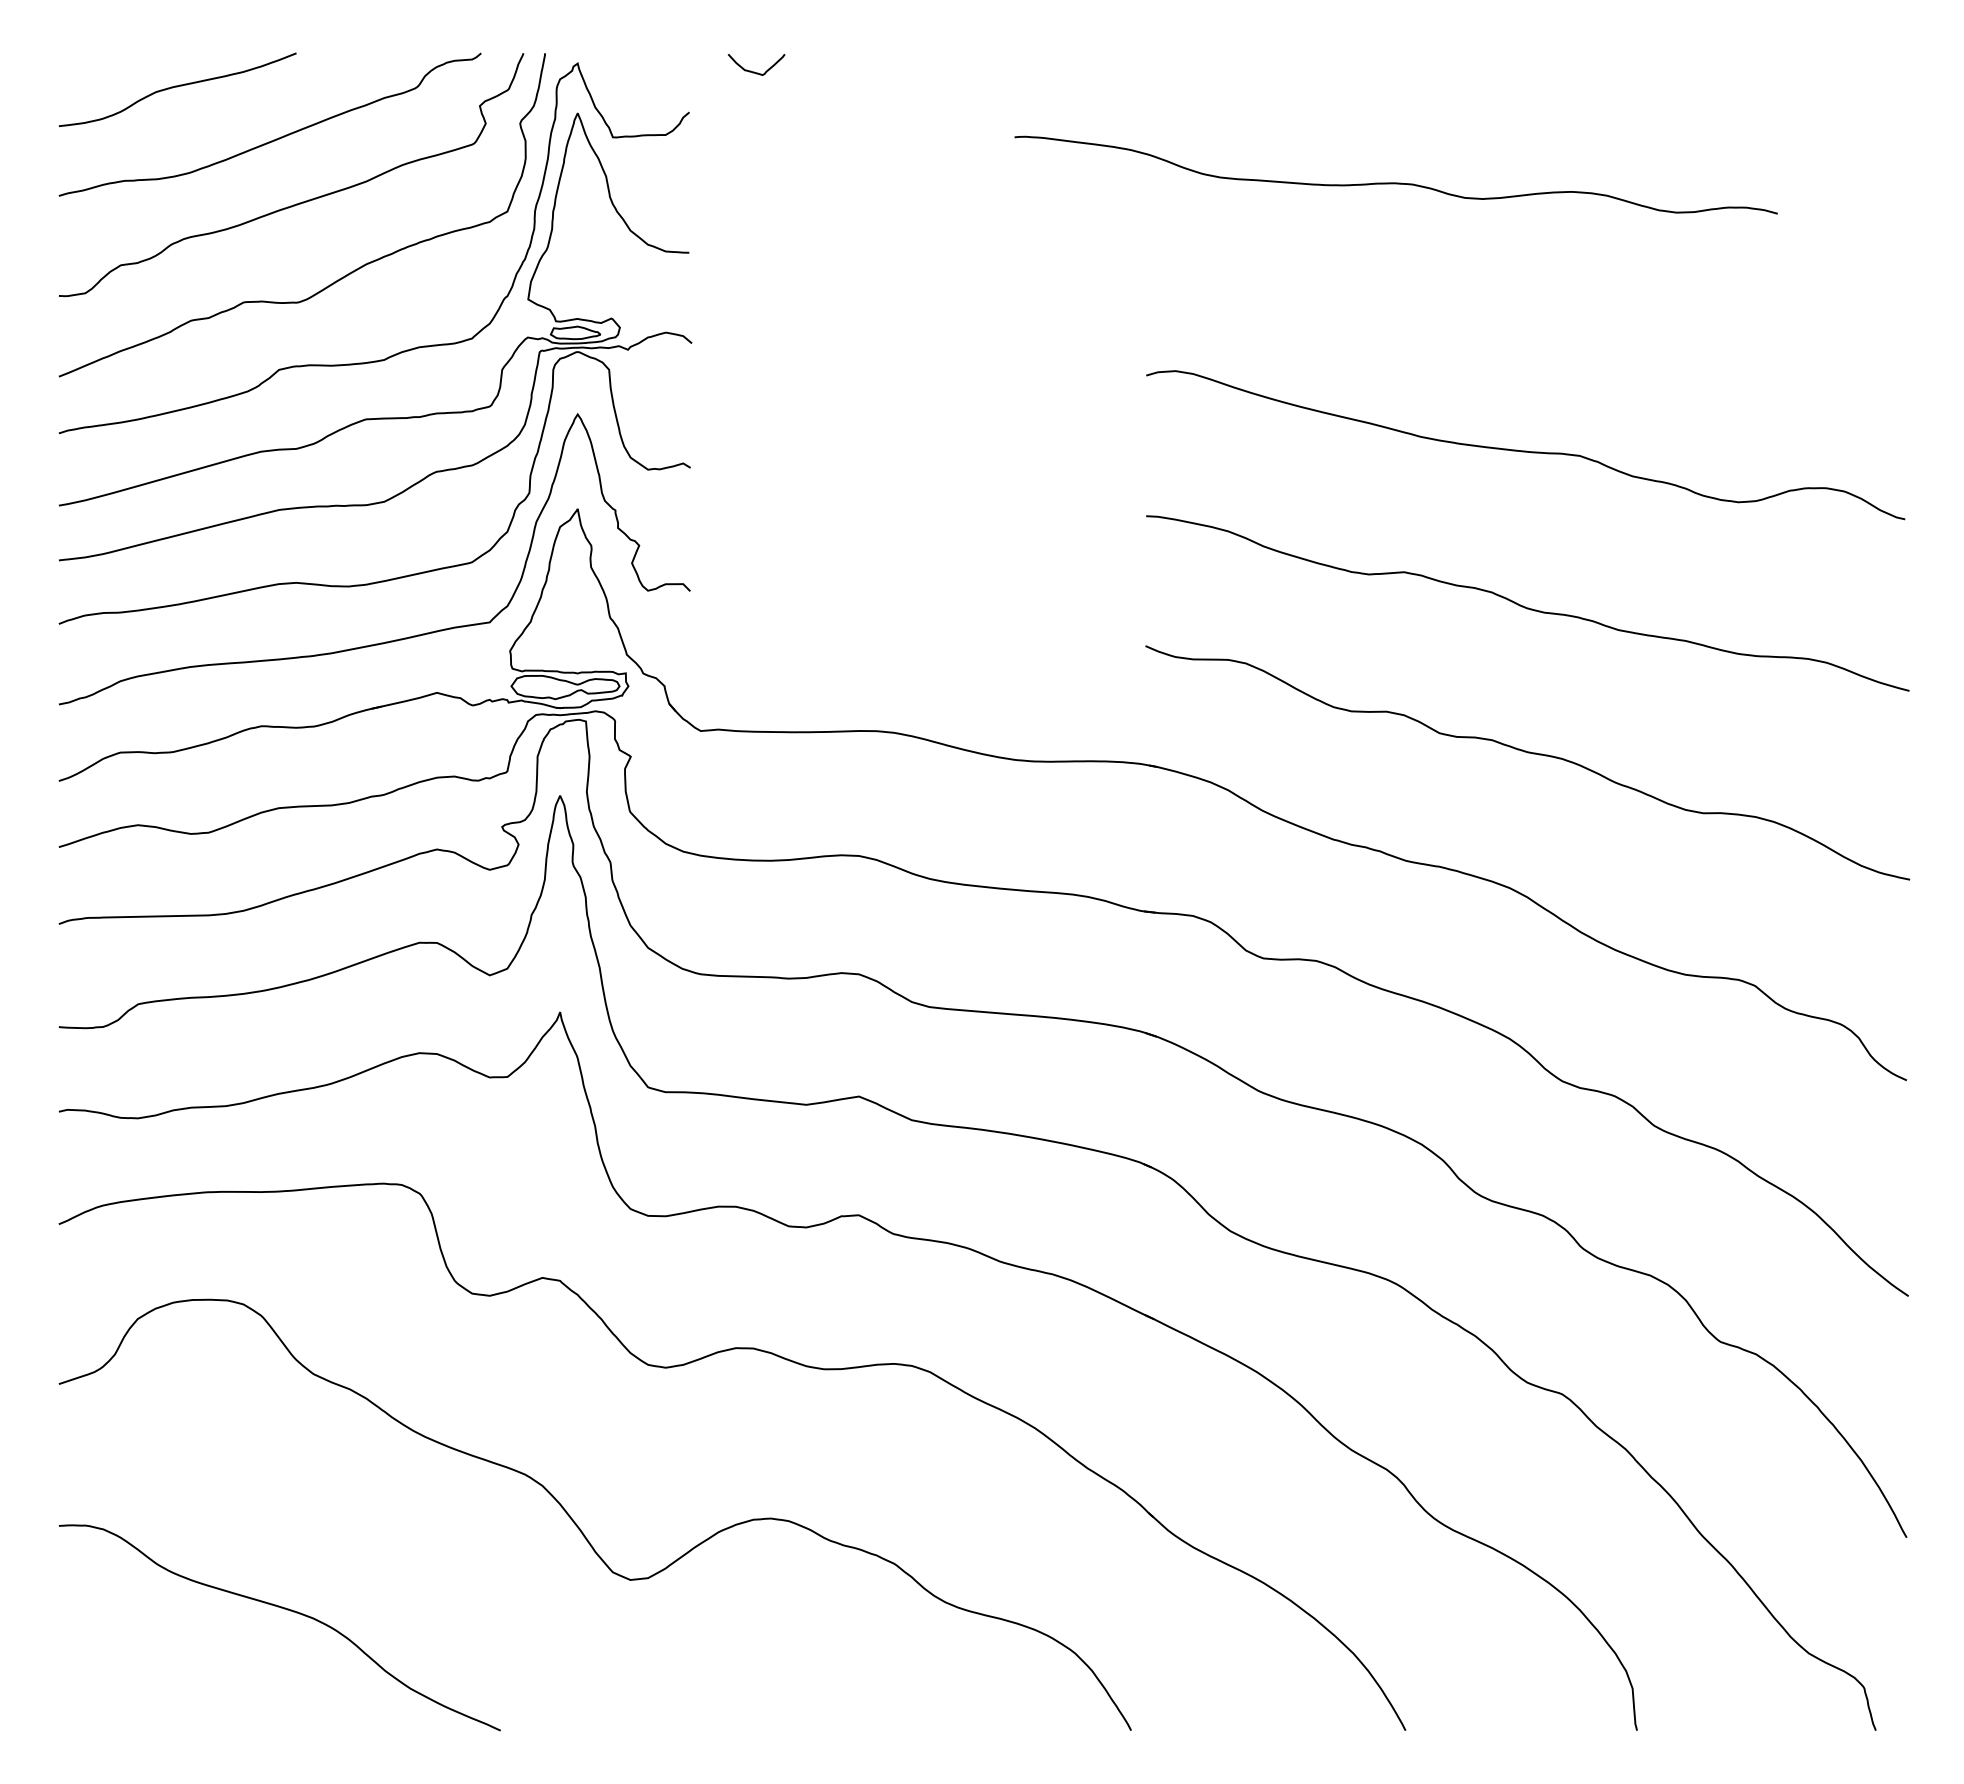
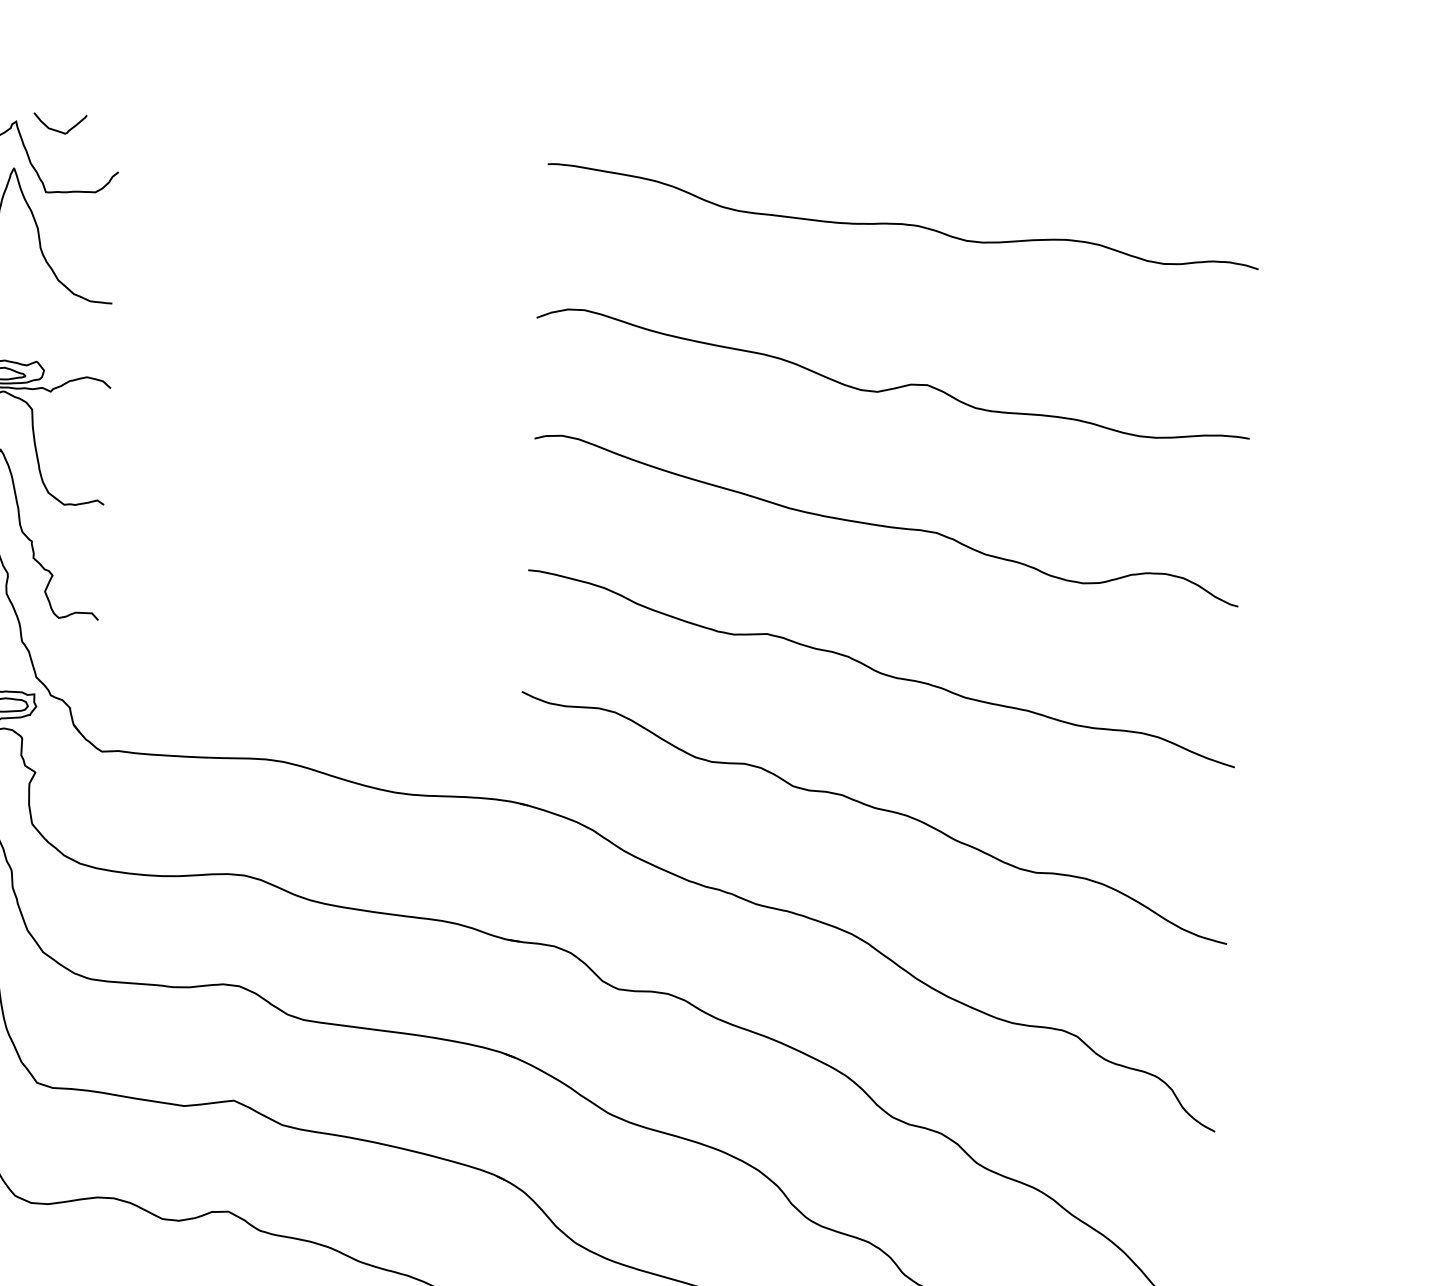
curve: (754, 71) -> (57, 130), moved
curve: (1395, 182) -> (902, 223), moved
curve: (1528, 302) -> (895, 387), added

